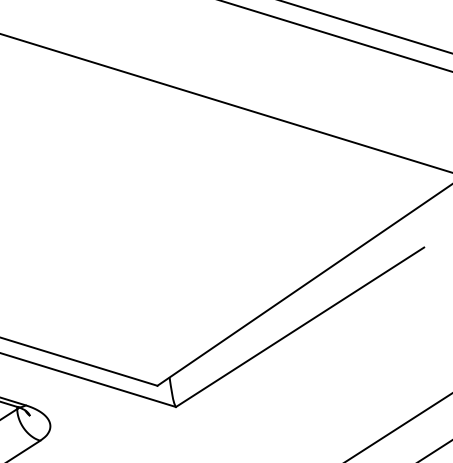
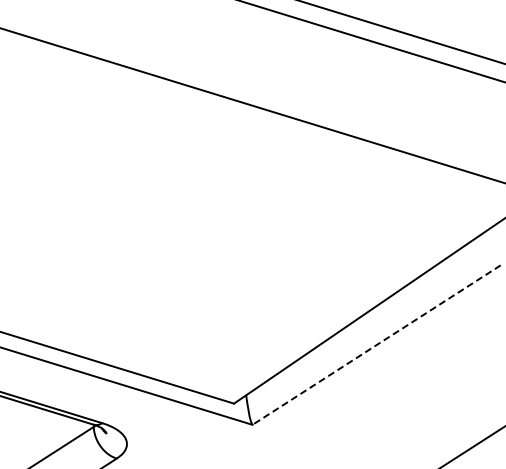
line: (299, 327) -> (376, 345), solid -> dashed

